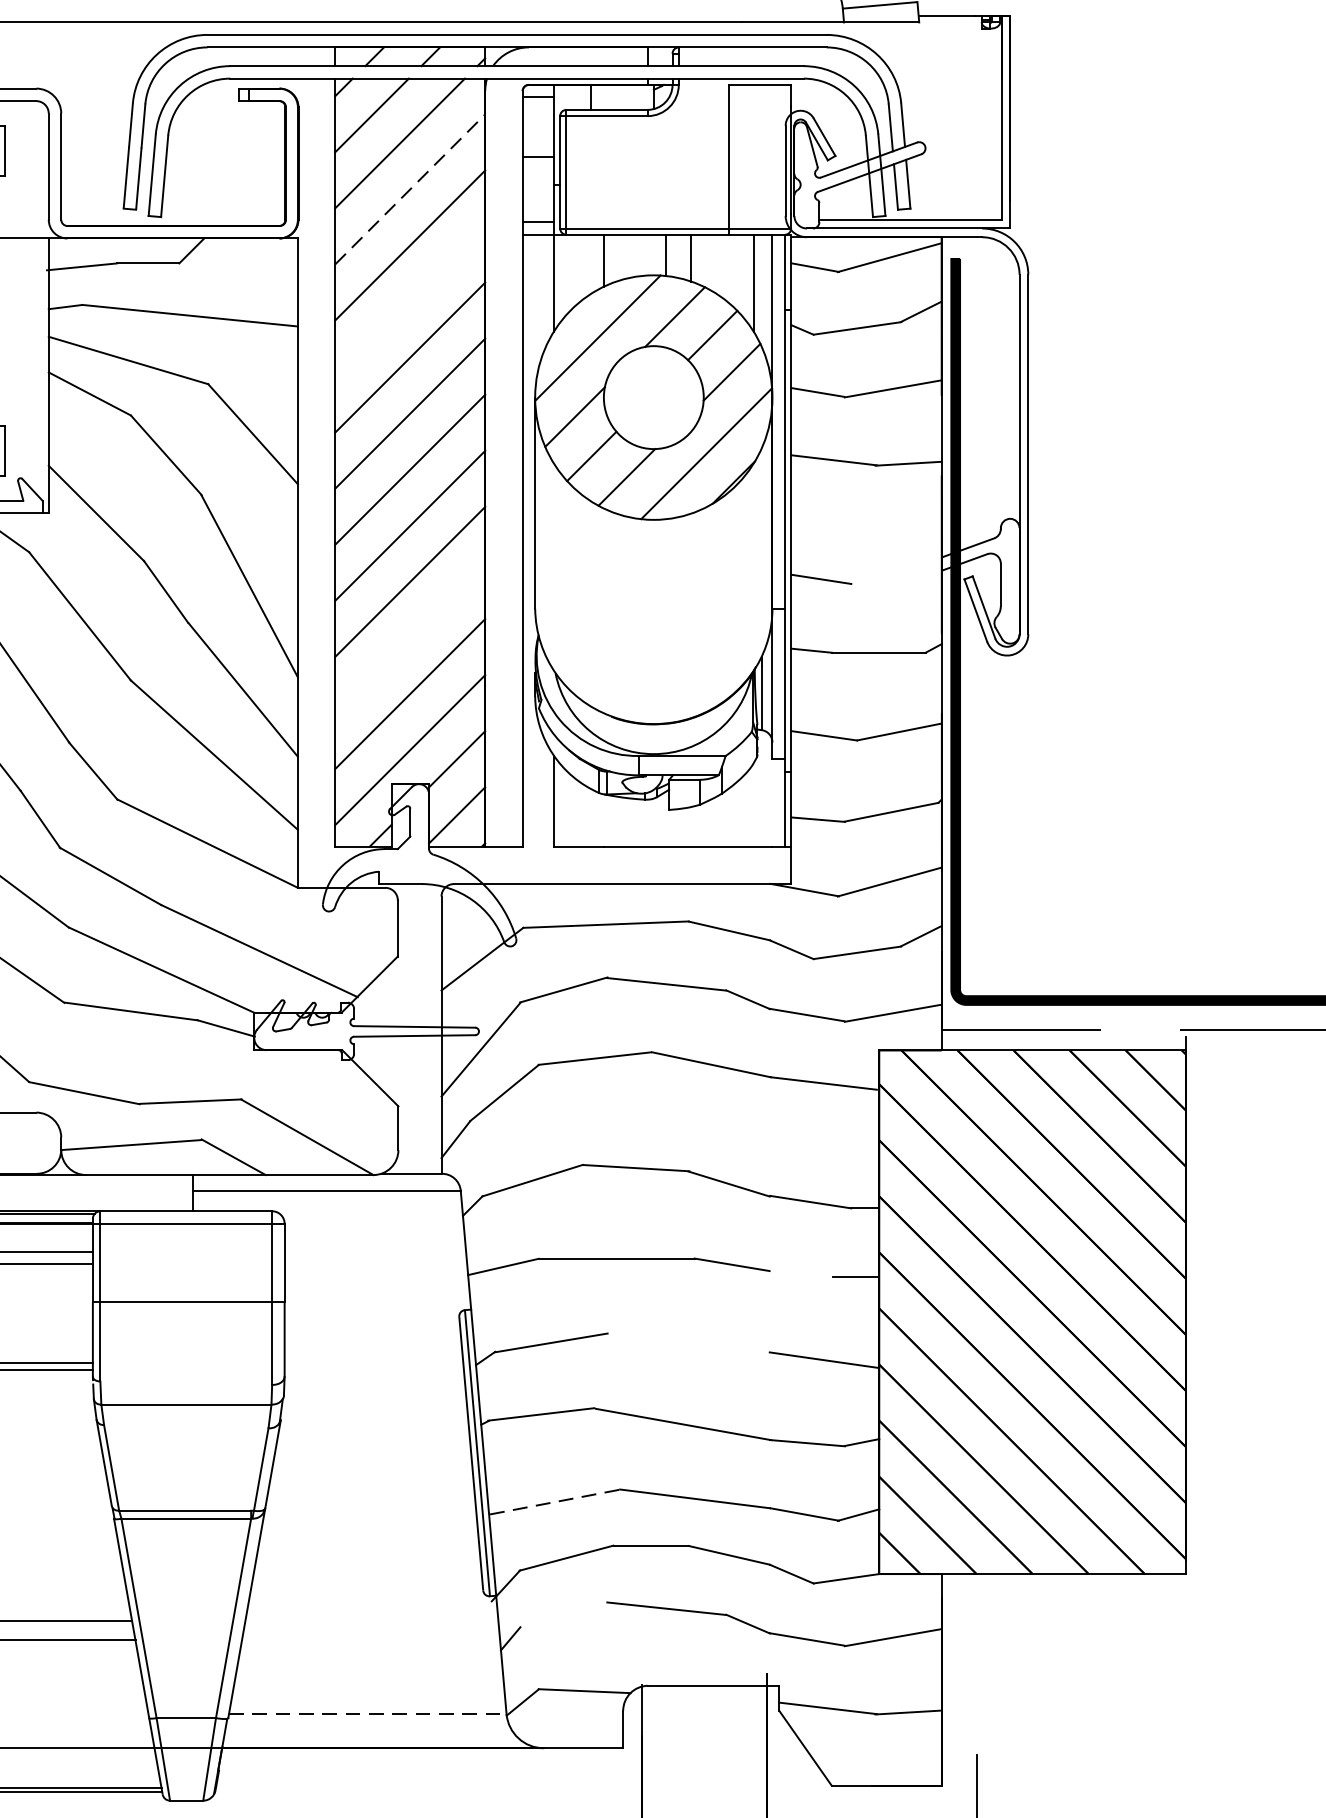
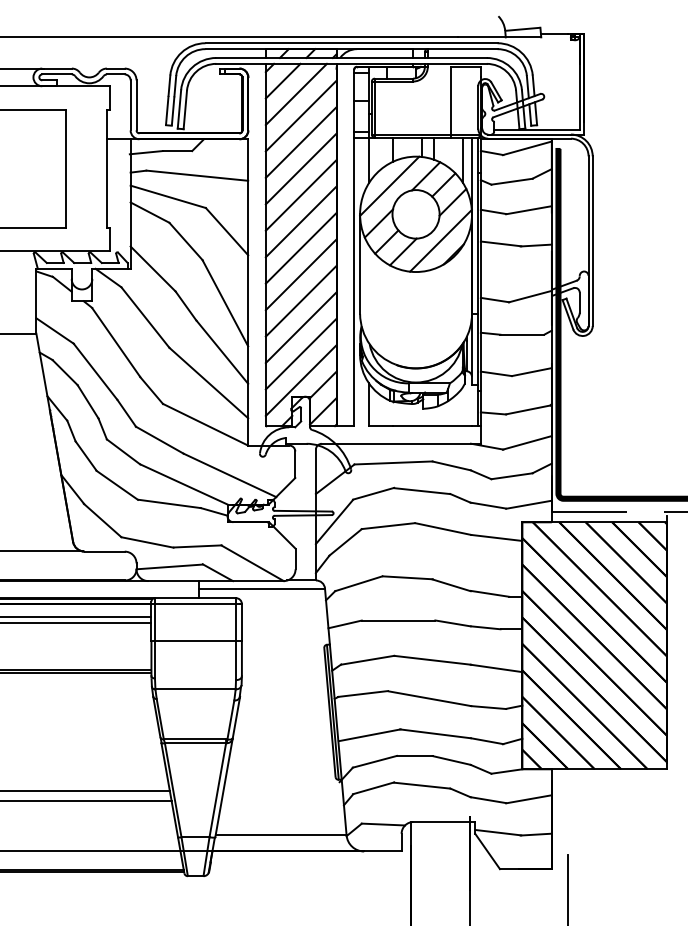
line: (410, 190) -> (301, 116), dashed -> solid
line: (408, 300) -> (300, 168), added
line: (894, 571) -> (529, 296), added
line: (408, 637) -> (300, 327), added
line: (801, 1273) -> (485, 627), added
line: (688, 1341) -> (432, 659), added
line: (557, 1502) -> (370, 735), dashed -> solid
line: (563, 1614) -> (373, 788), added
line: (368, 1714) -> (281, 835), dashed -> solid

